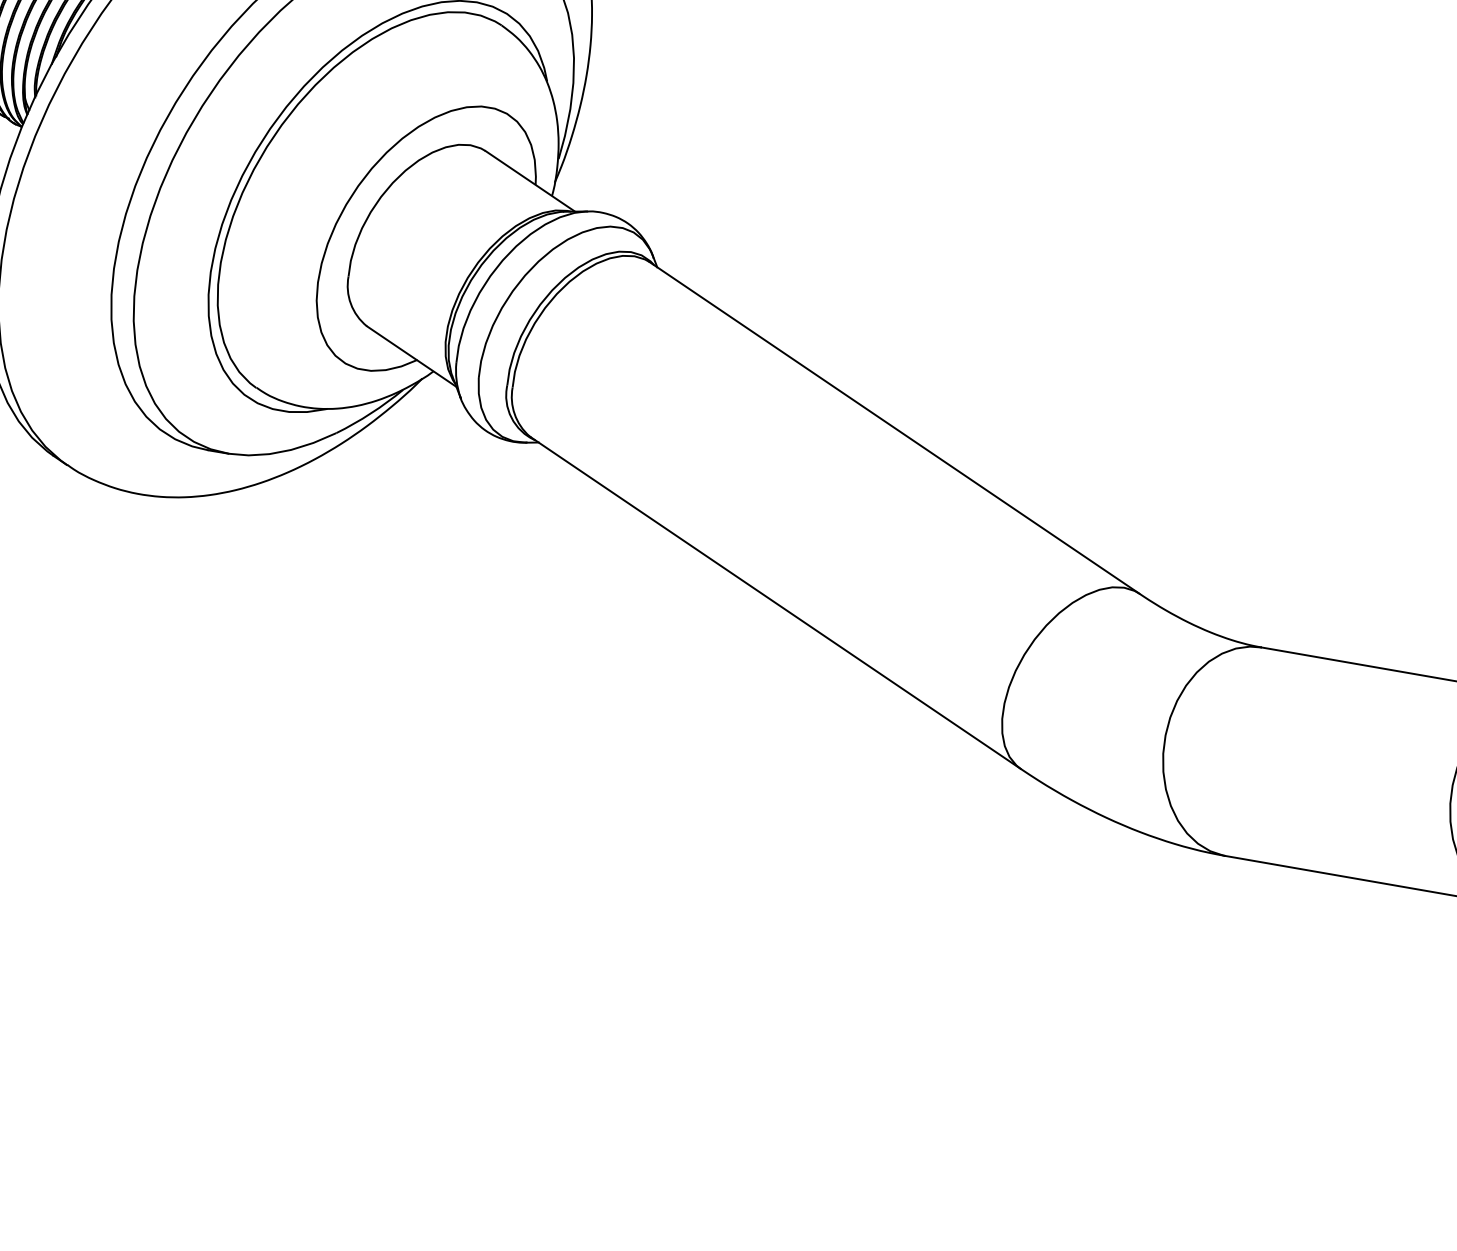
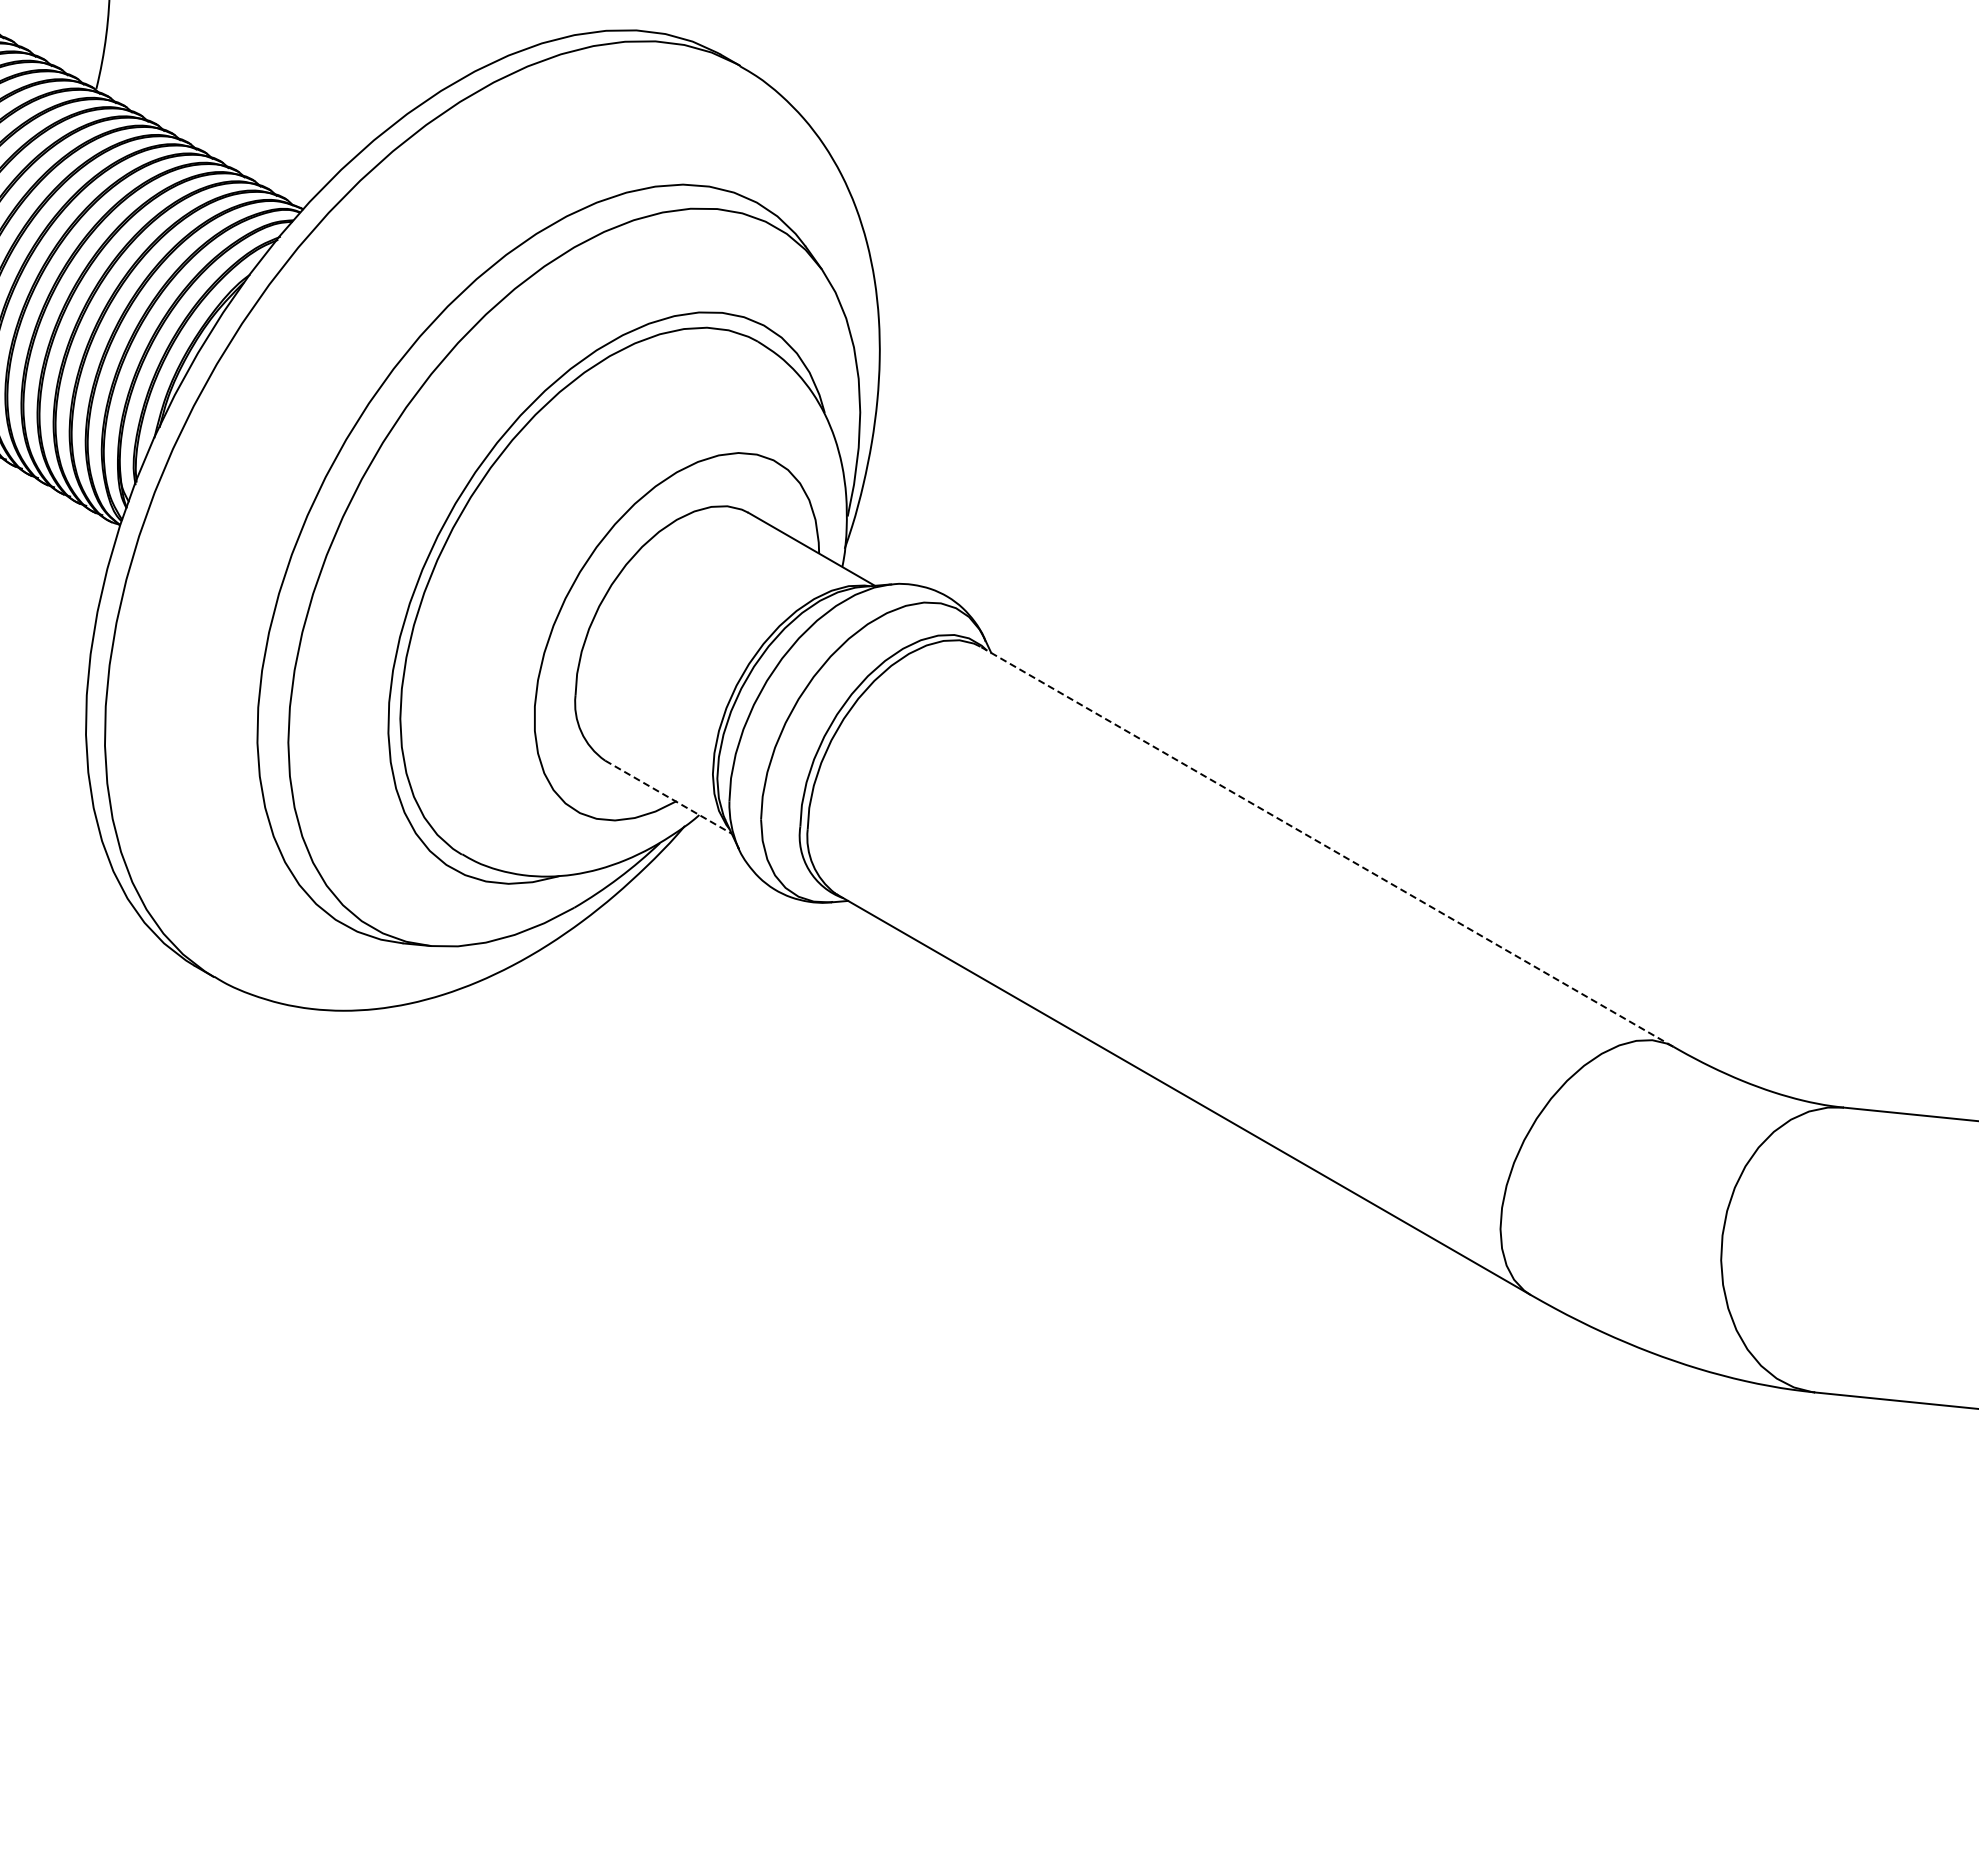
line: (411, 356) -> (668, 797), solid -> dashed
line: (894, 427) -> (1326, 846), solid -> dashed

